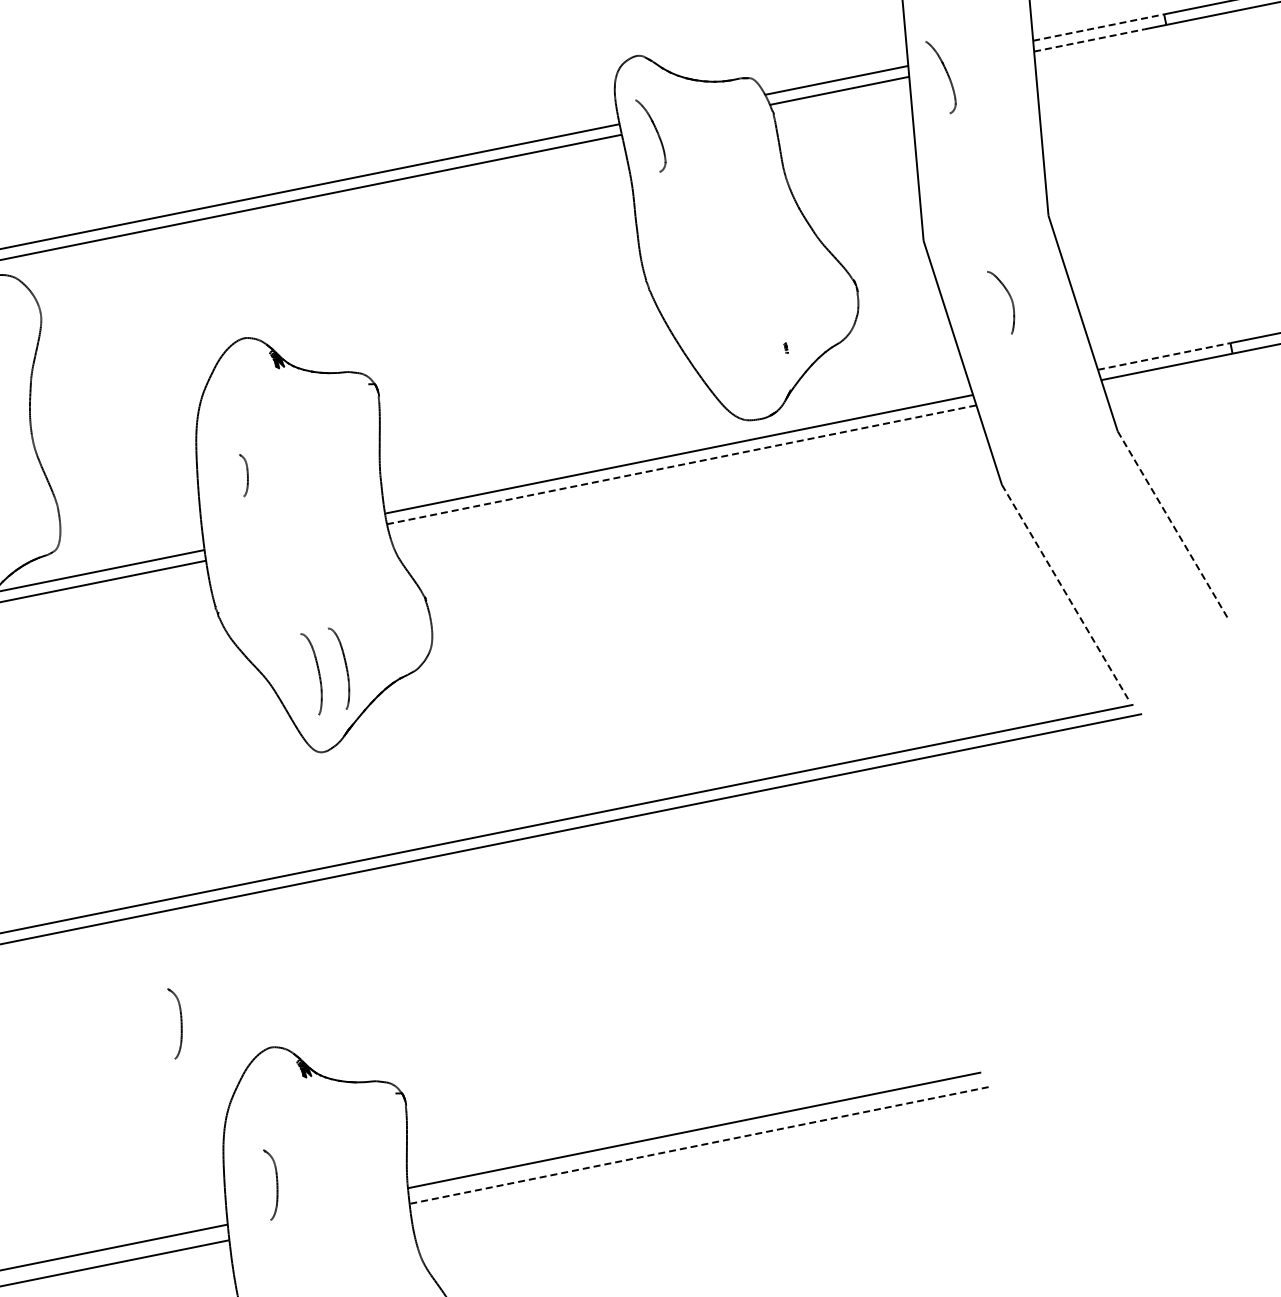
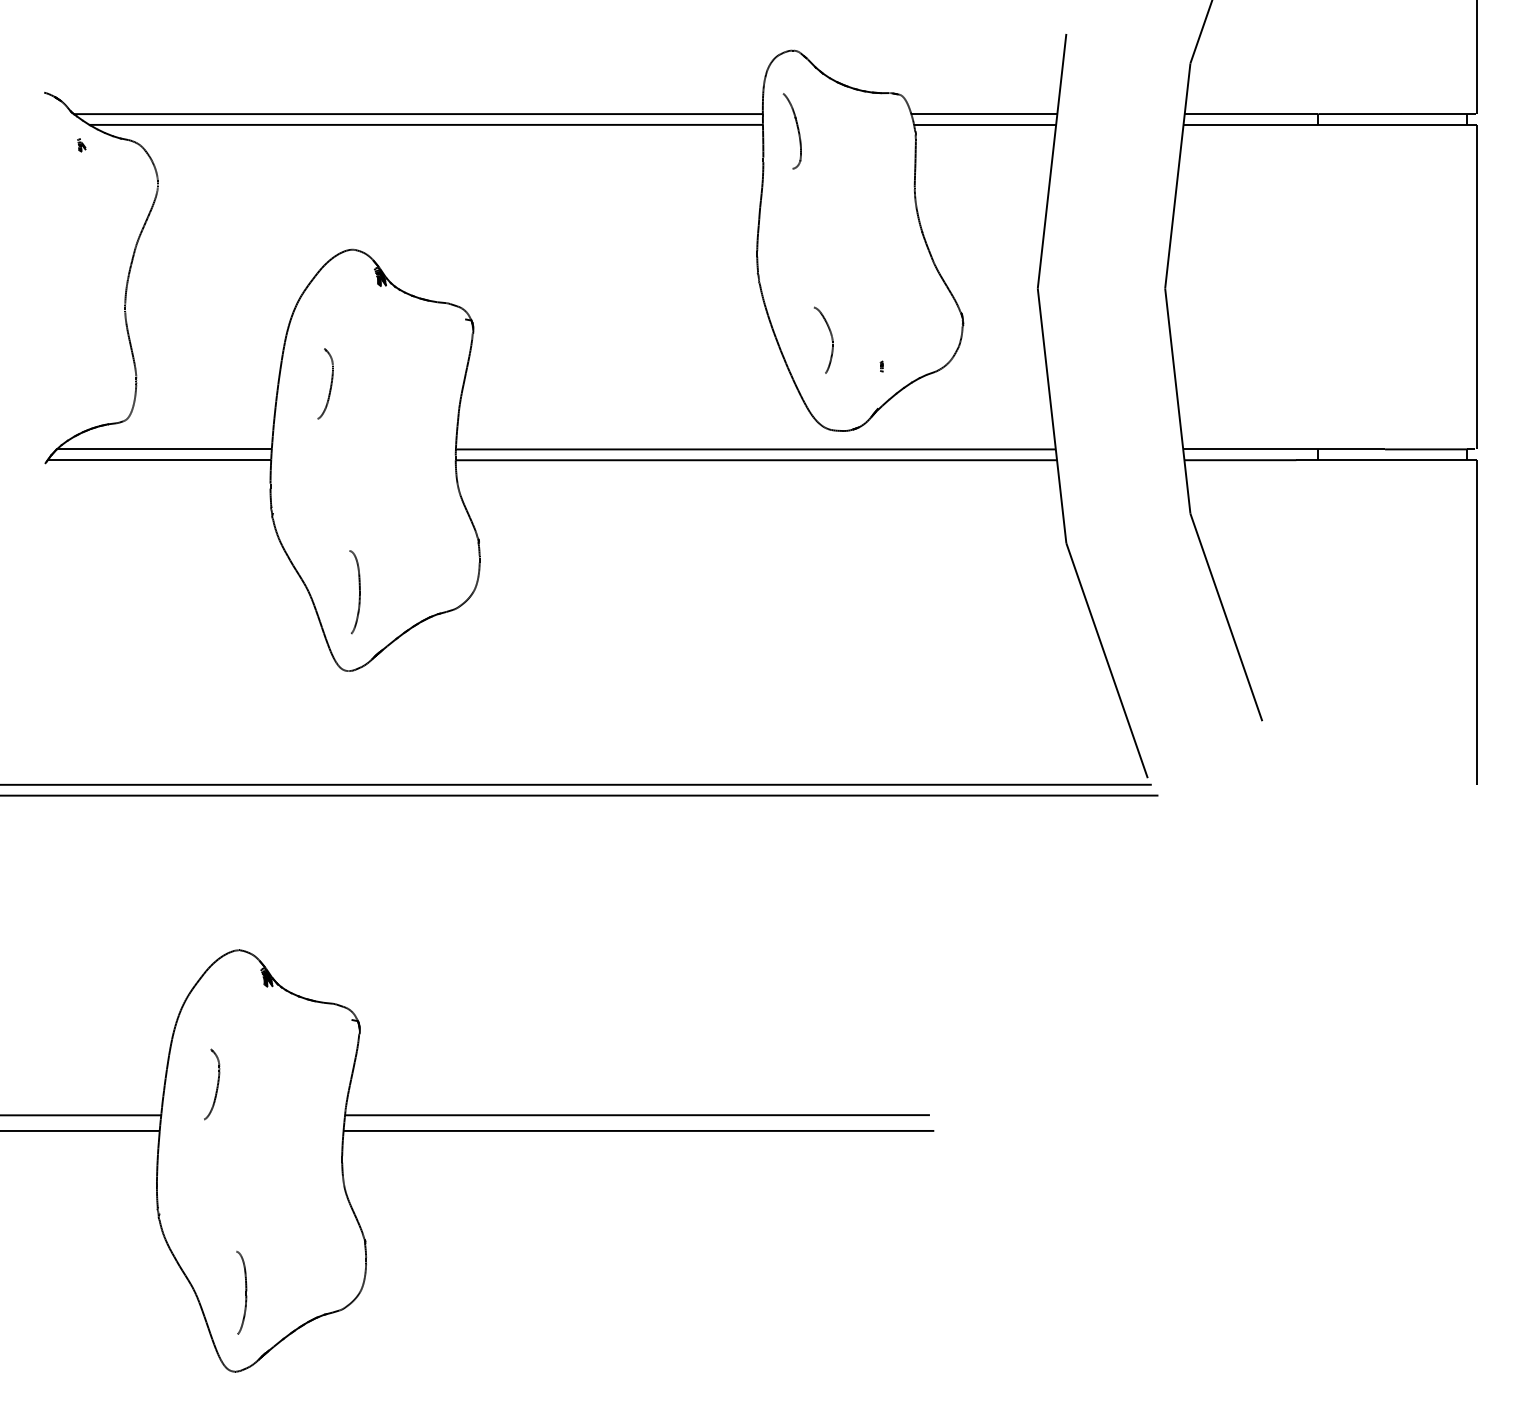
line: (1098, 28) -> (1251, 114), dashed -> solid
line: (1089, 40) -> (1240, 124), dashed -> solid
part: (941, 77) -> (1087, 131), removed
part: (1010, 299) -> (831, 339), moved
line: (1163, 356) -> (1250, 449), dashed -> solid
line: (681, 465) -> (756, 460), dashed -> solid
part: (244, 474) -> (325, 383), size x1.67
line: (1173, 526) -> (1226, 617), dashed -> solid
line: (1065, 592) -> (1107, 661), dashed -> solid
part: (341, 668) -> (382, 592), removed
part: (176, 1023) -> (150, 907), removed
line: (698, 1145) -> (638, 1130), dashed -> solid

